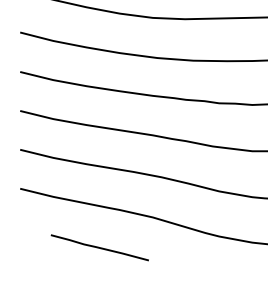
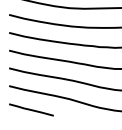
line: (99, 246) -> (31, 109), moved

